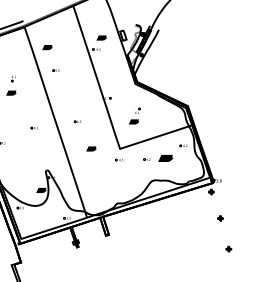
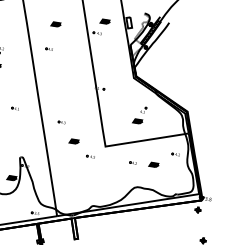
part: (47, 47) -> (56, 24), moved
part: (134, 115) -> (139, 114), moved
part: (76, 121) -> (60, 121), moved
part: (165, 157) -> (153, 164), size x0.62
part: (119, 159) -> (90, 156), moved

